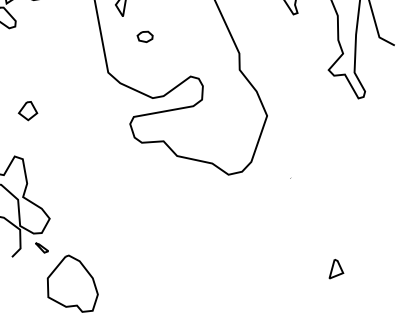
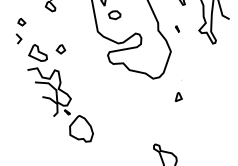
part: (144, 37) -> (114, 15), size x1.67
part: (281, 65) -> (177, 28), added
part: (335, 269) -> (178, 97), moved

